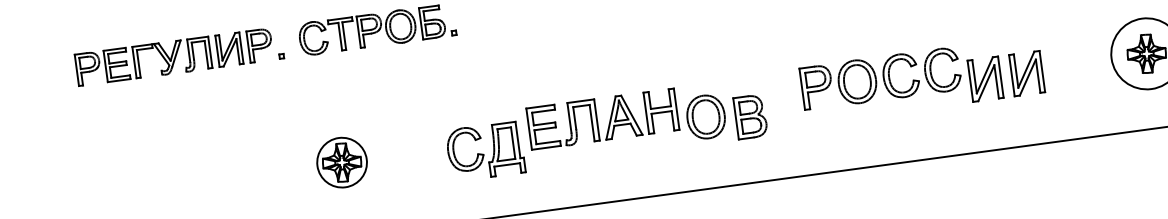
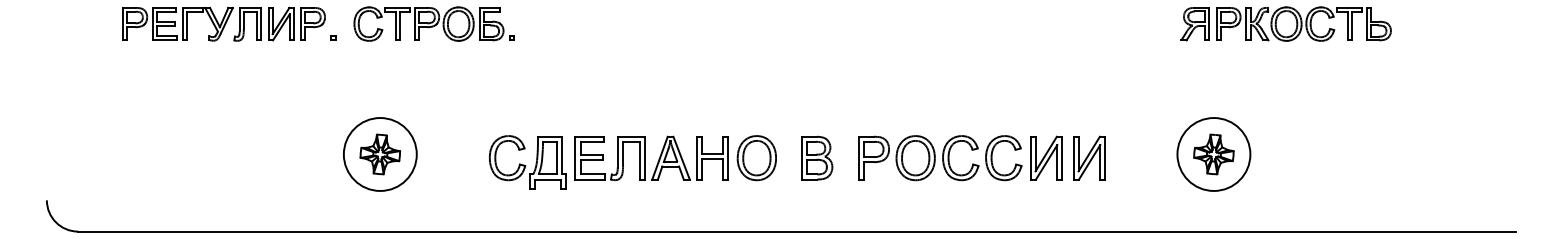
part: (881, 78) -> (940, 158), moved
part: (750, 116) -> (817, 157), moved
part: (602, 118) -> (651, 157), moved
circle: (341, 162) -> (379, 154), size x1.43

